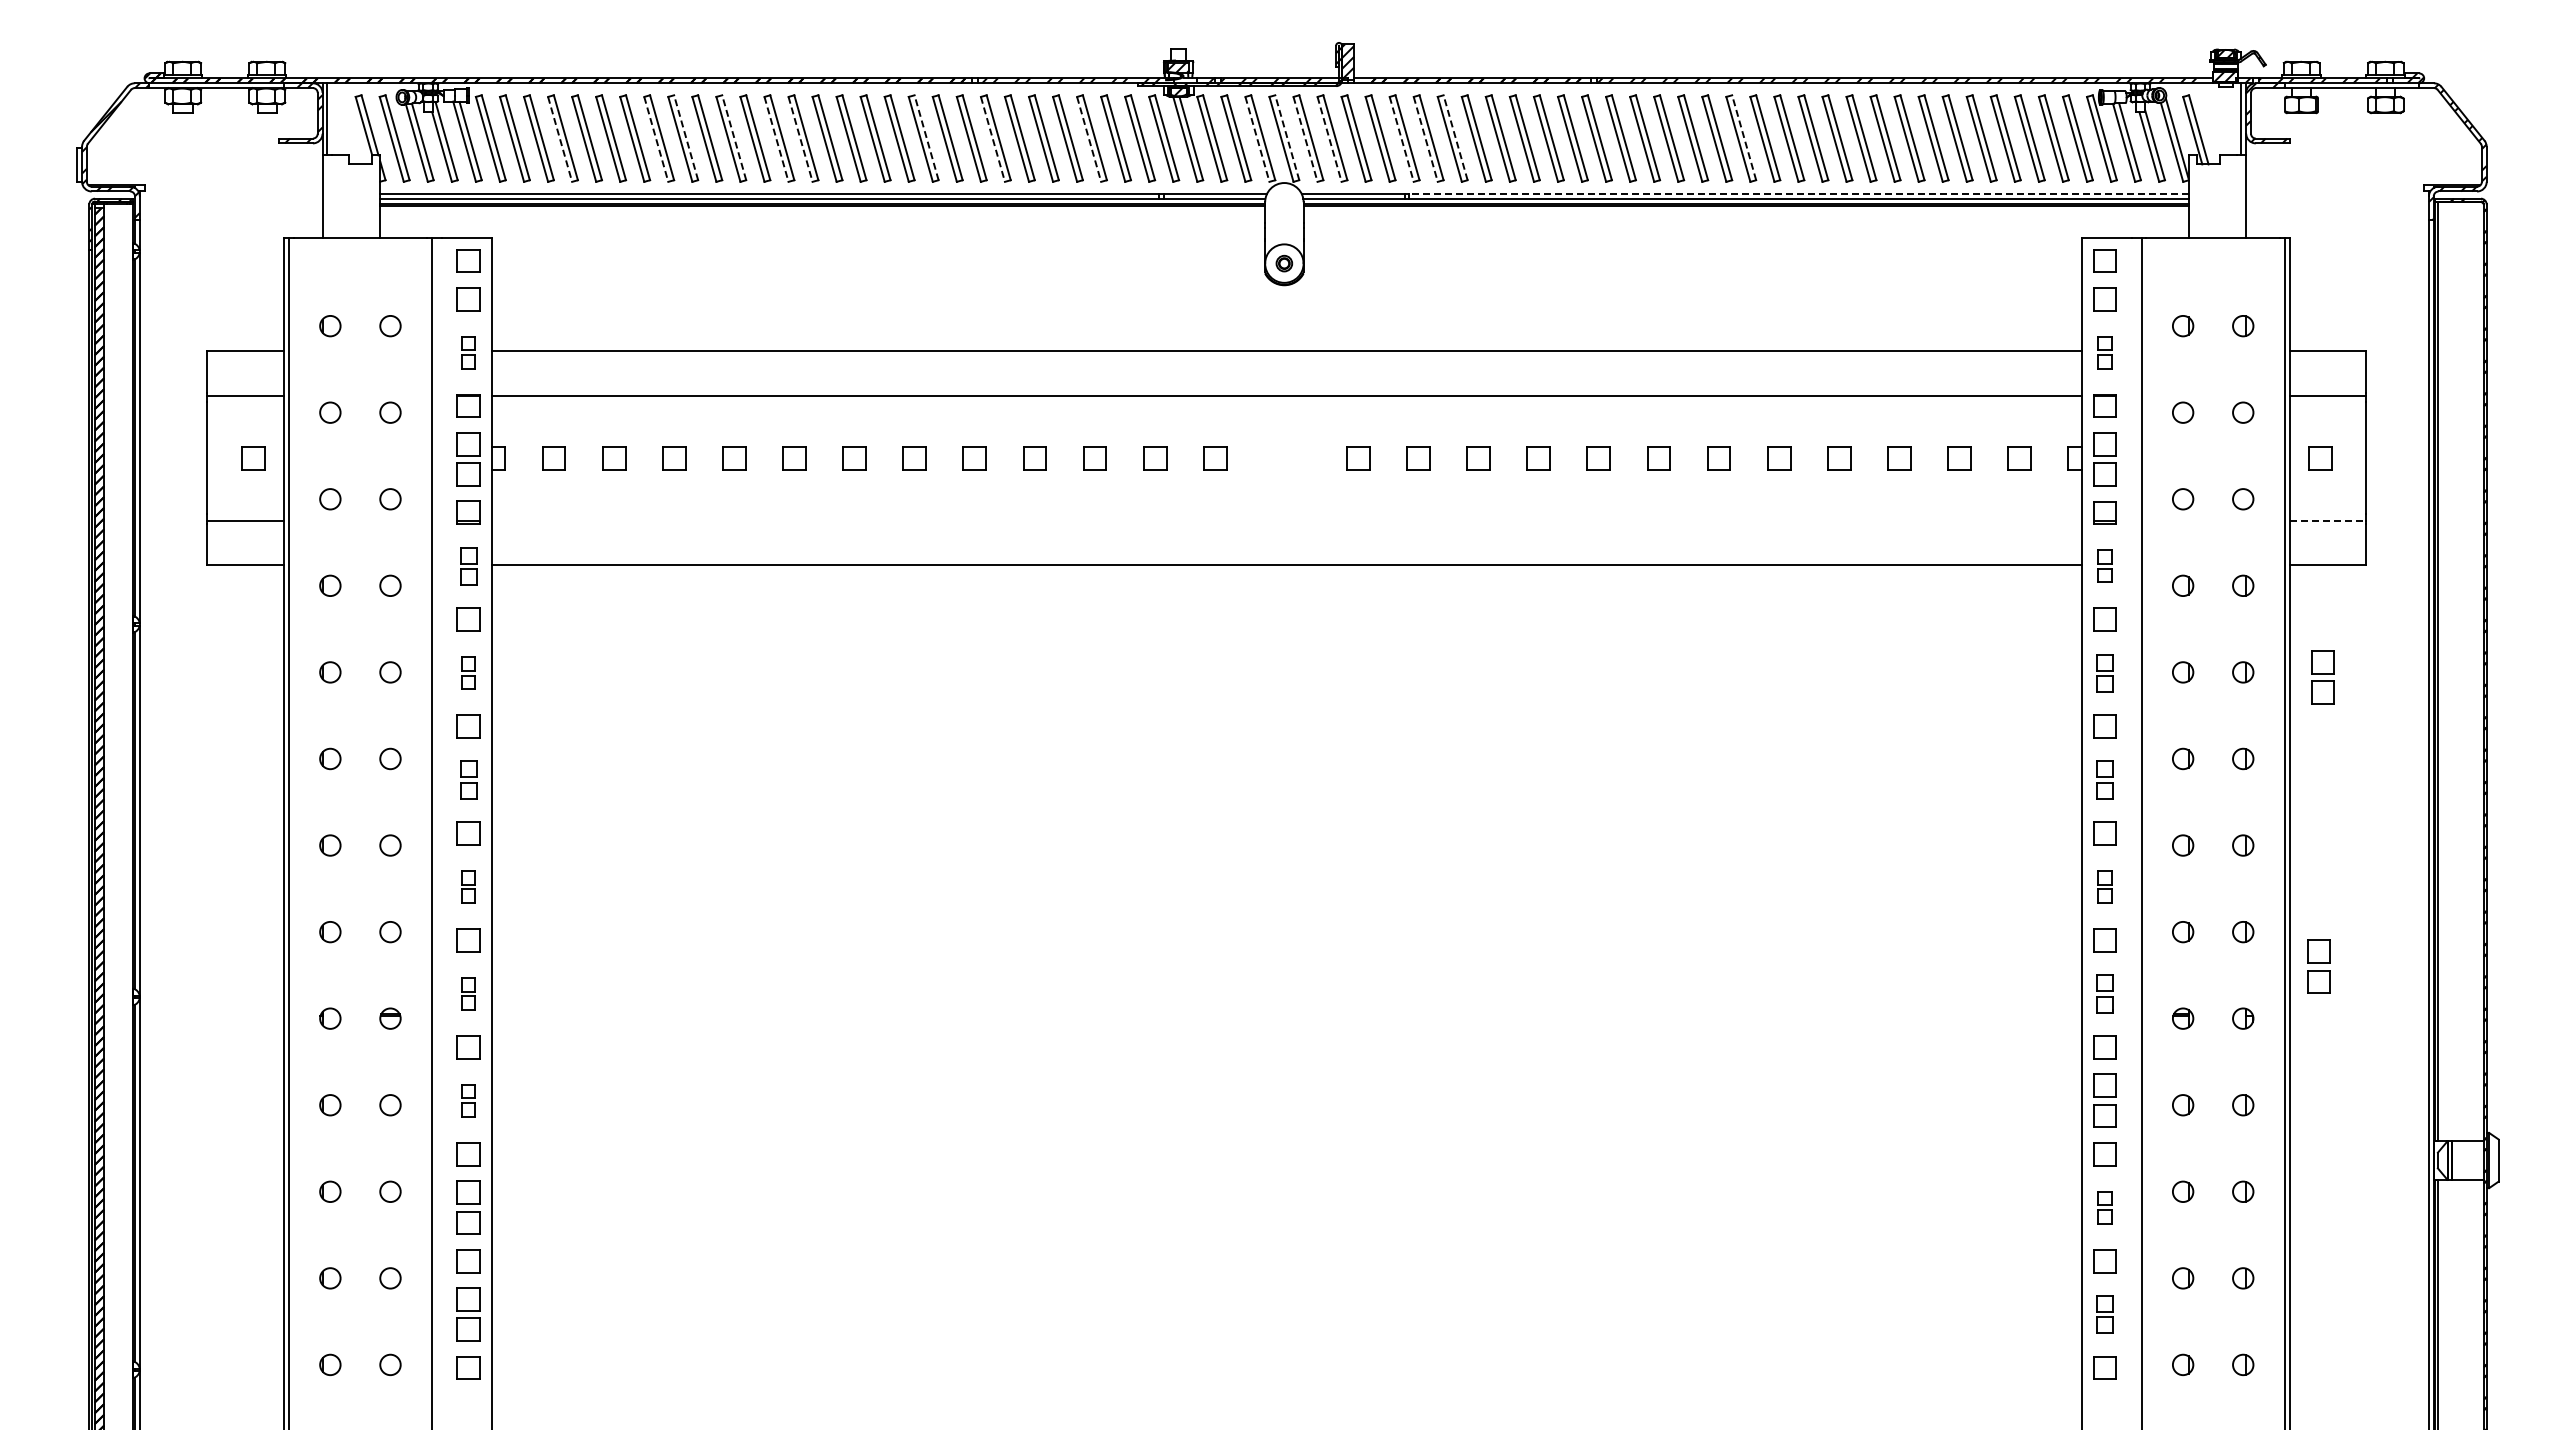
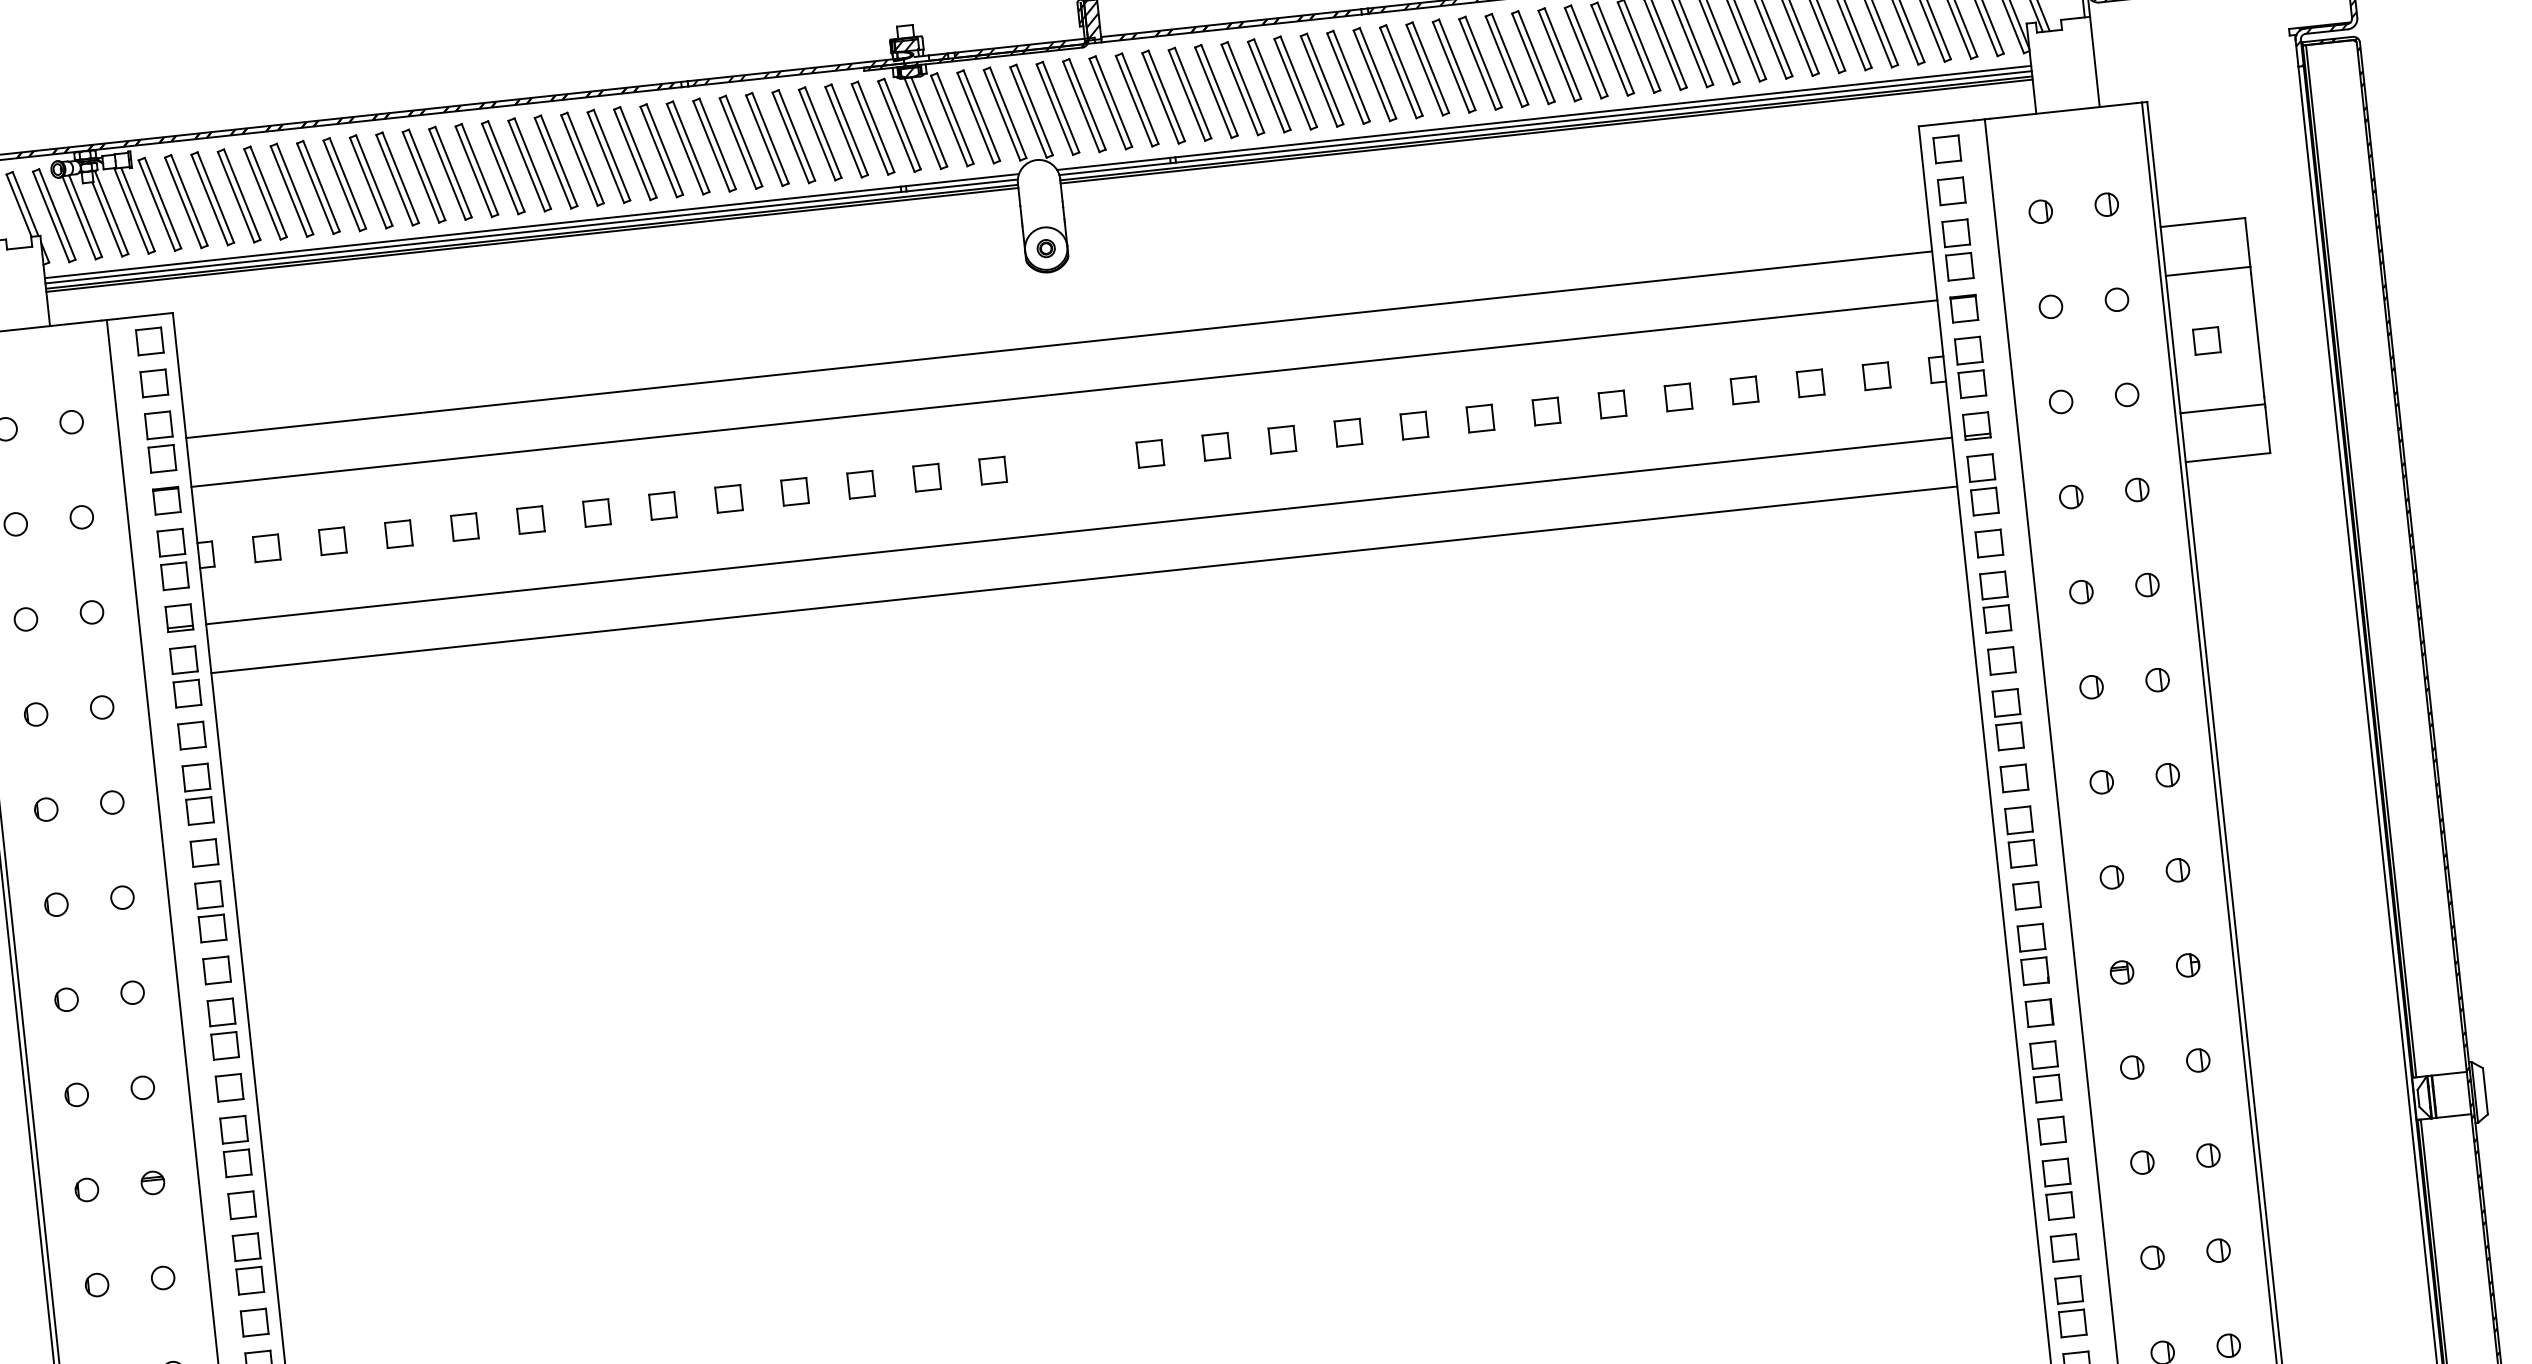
line: (686, 137) -> (374, 180), dashed -> solid
line: (734, 137) -> (427, 174), dashed -> solid
line: (926, 137) -> (638, 152), dashed -> solid
line: (1287, 137) -> (1034, 109), dashed -> solid
line: (1455, 137) -> (1219, 89), dashed -> solid
line: (1744, 137) -> (1536, 56), dashed -> solid
line: (560, 139) -> (236, 197), dashed -> solid
line: (656, 139) -> (341, 185), dashed -> solid
line: (776, 139) -> (473, 171), dashed -> solid
line: (800, 139) -> (500, 169), dashed -> solid
line: (993, 139) -> (712, 146), dashed -> solid
line: (1089, 139) -> (817, 135), dashed -> solid
line: (1257, 139) -> (1002, 115), dashed -> solid
line: (1305, 139) -> (1054, 109), dashed -> solid
line: (1329, 139) -> (1081, 106), dashed -> solid
line: (1401, 139) -> (1160, 98), dashed -> solid
line: (1425, 139) -> (1186, 95), dashed -> solid
line: (1798, 193) -> (1602, 111), dashed -> solid
part: (468, 352) -> (160, 442), size x1.67
part: (2104, 352) -> (1957, 249), size x1.67
line: (1286, 520) -> (1078, 530), added
line: (2328, 520) -> (2223, 408), dashed -> solid
part: (468, 566) -> (185, 677), size x1.43
part: (2104, 566) -> (1982, 485), size x1.67
part: (468, 673) -> (198, 794), size x1.67
part: (2104, 673) -> (1995, 602), size x1.43
part: (2322, 677) -> (2235, 581), removed
part: (468, 779) -> (210, 911), size x1.43
part: (2104, 779) -> (2007, 719), size x1.43
part: (468, 886) -> (223, 1028), size x1.67
part: (2104, 886) -> (2020, 836), size x1.67
part: (2318, 966) -> (2264, 899), removed
part: (468, 993) -> (235, 1146), size x1.67
part: (2104, 993) -> (2032, 954), size x1.43
part: (468, 1100) -> (248, 1263), size x1.67
part: (2104, 1207) -> (2057, 1189), size x1.67
part: (2104, 1314) -> (2070, 1306), size x1.43

